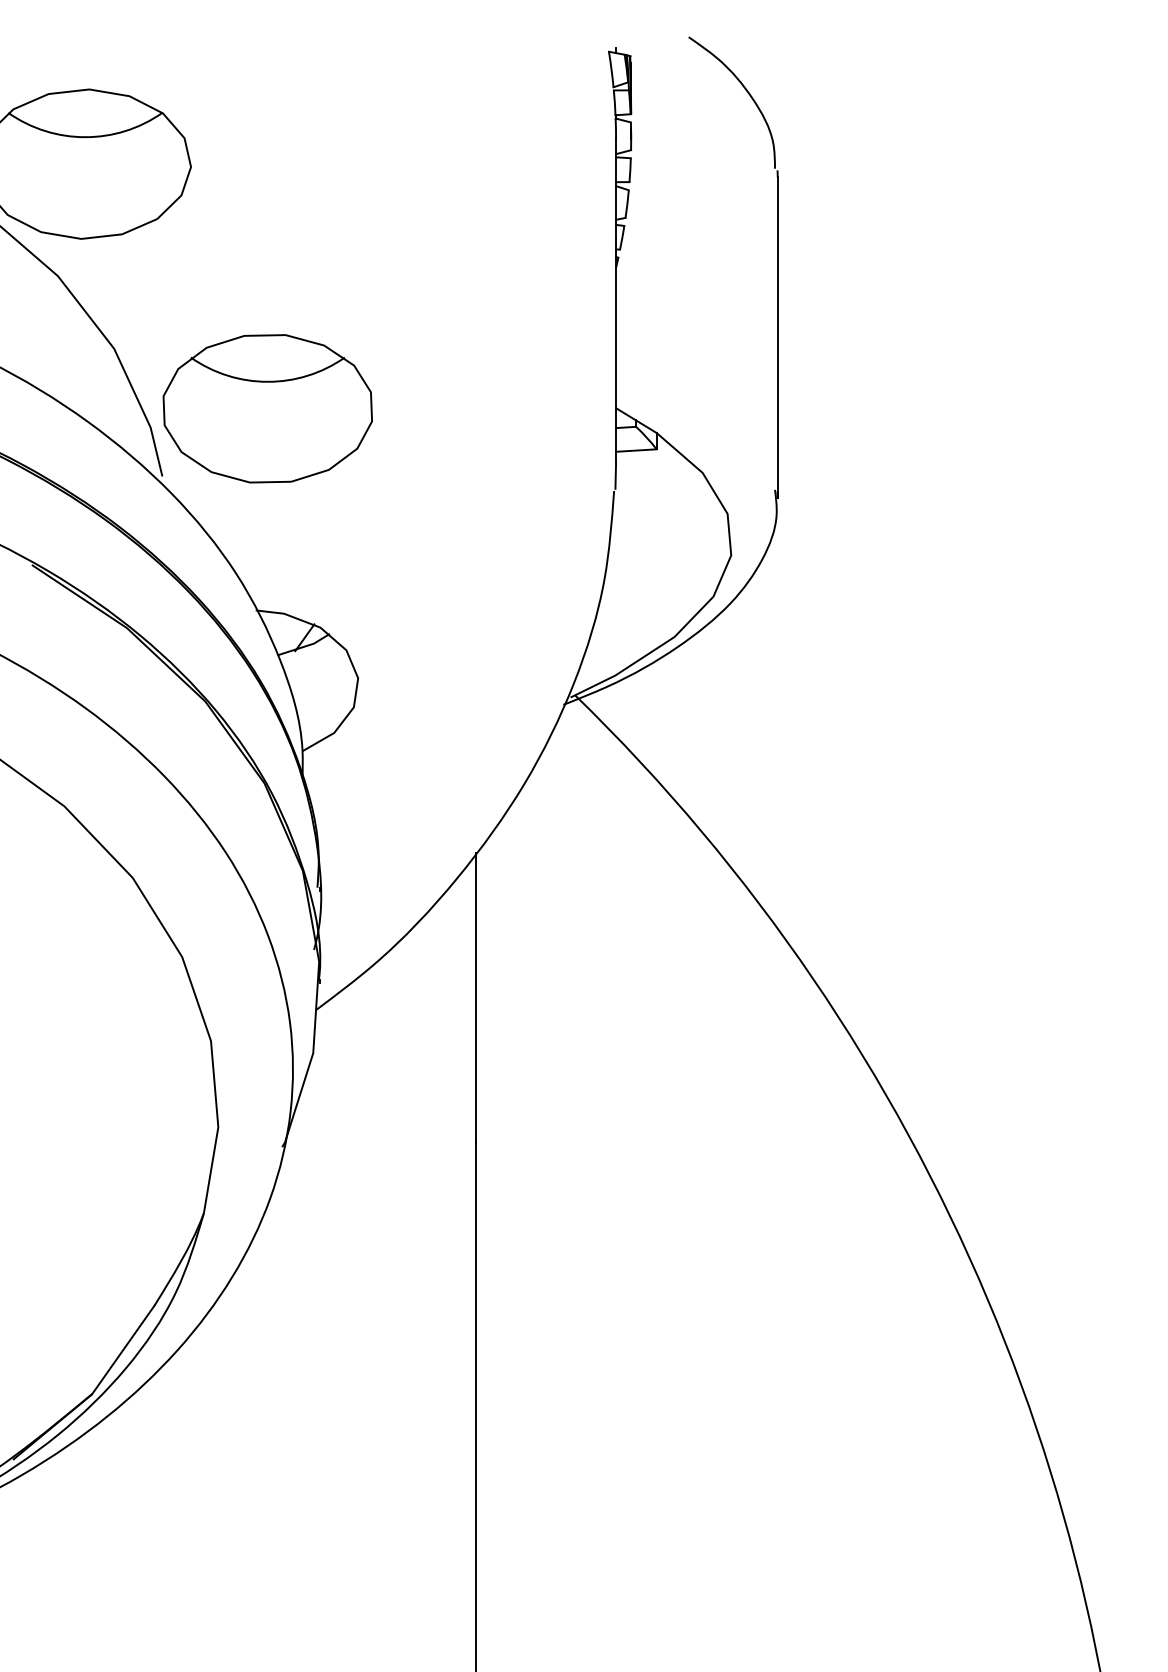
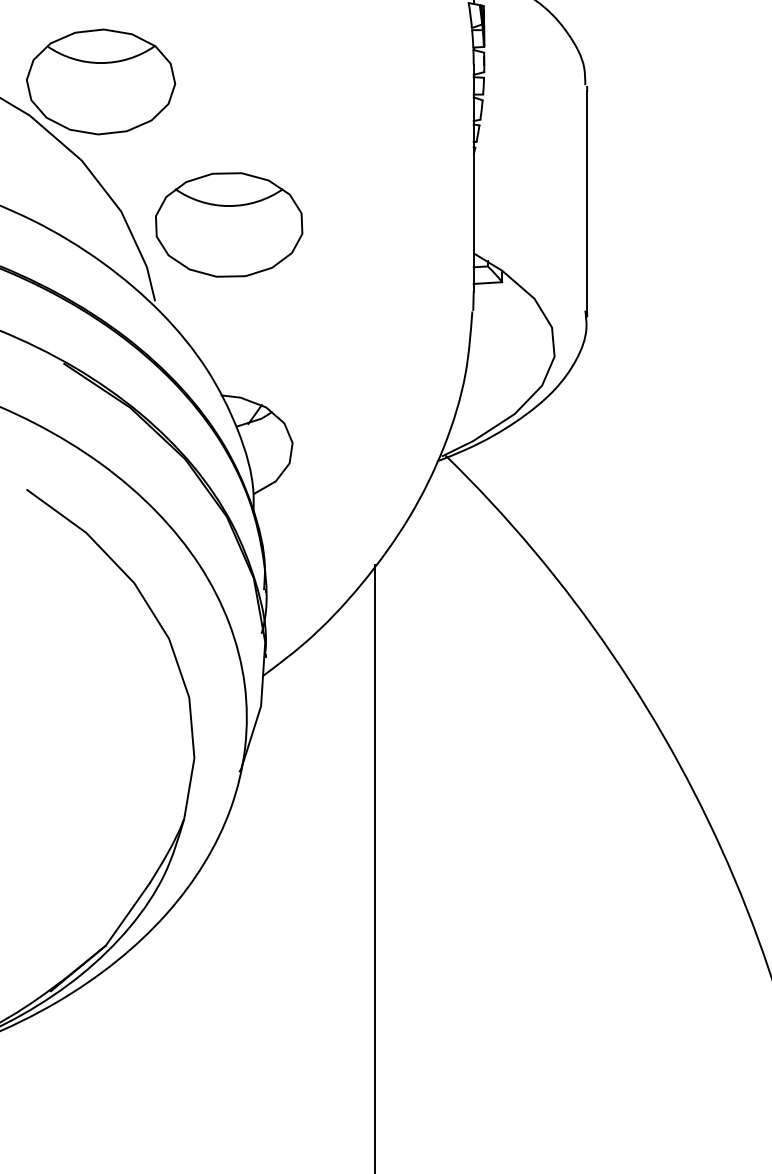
part: (267, 408) -> (228, 224), moved

